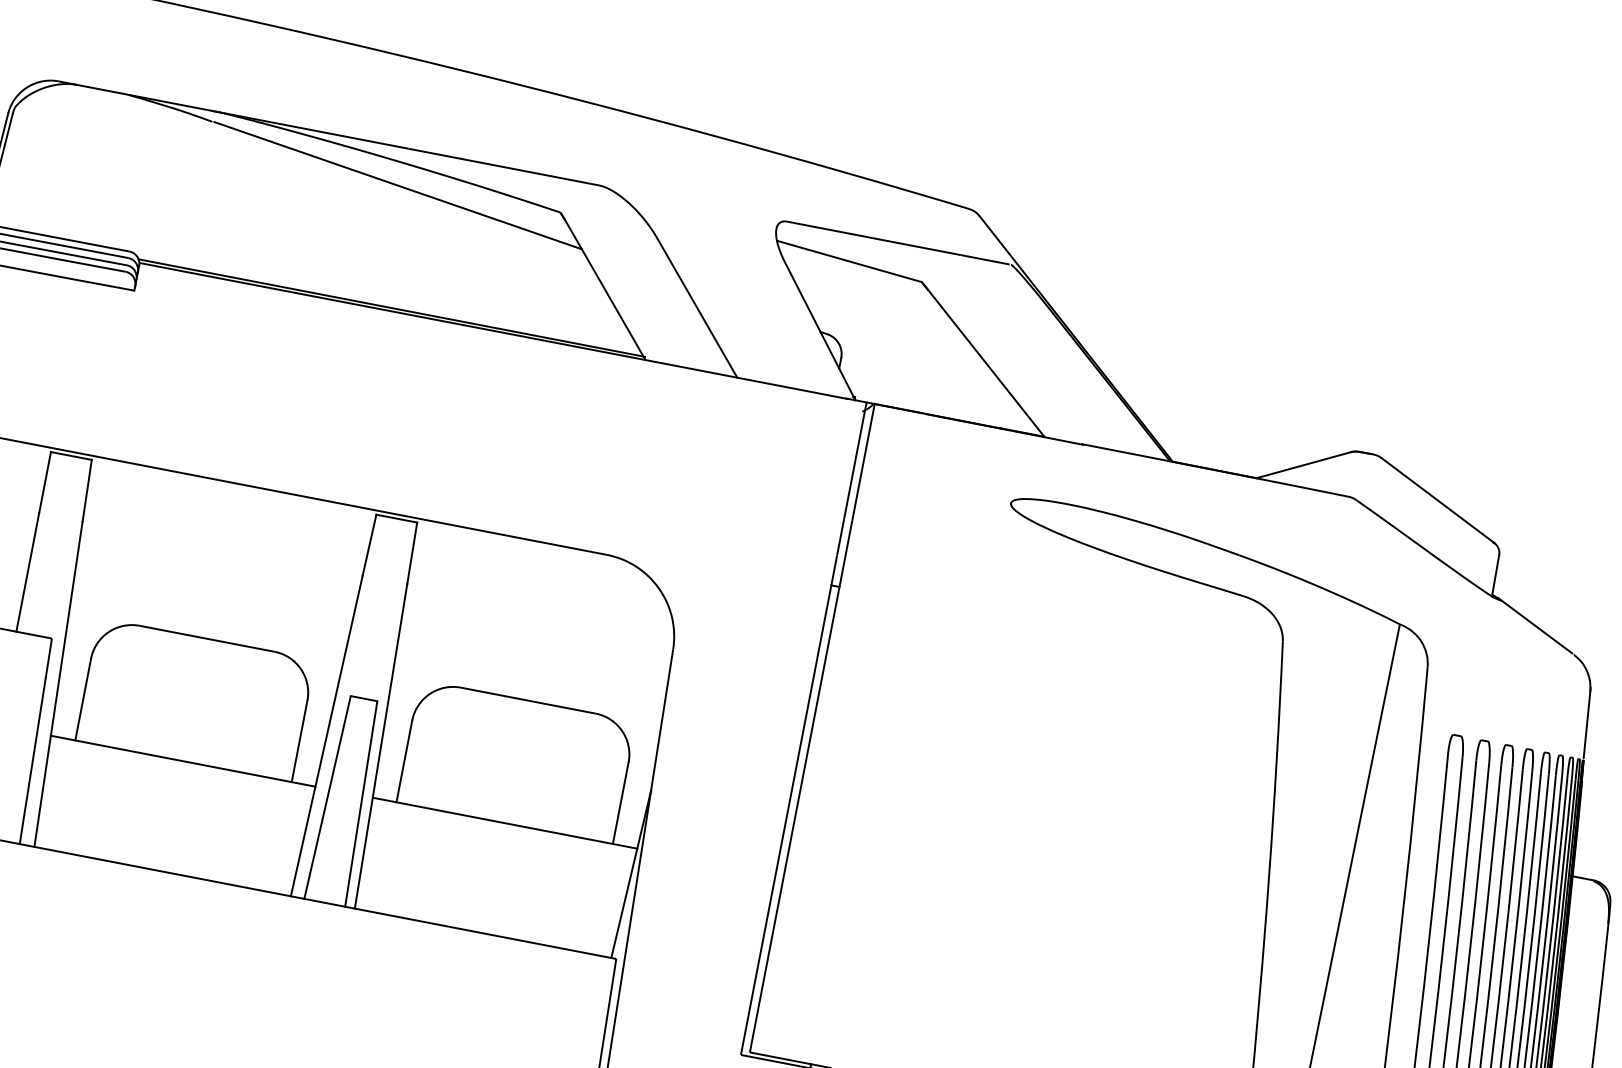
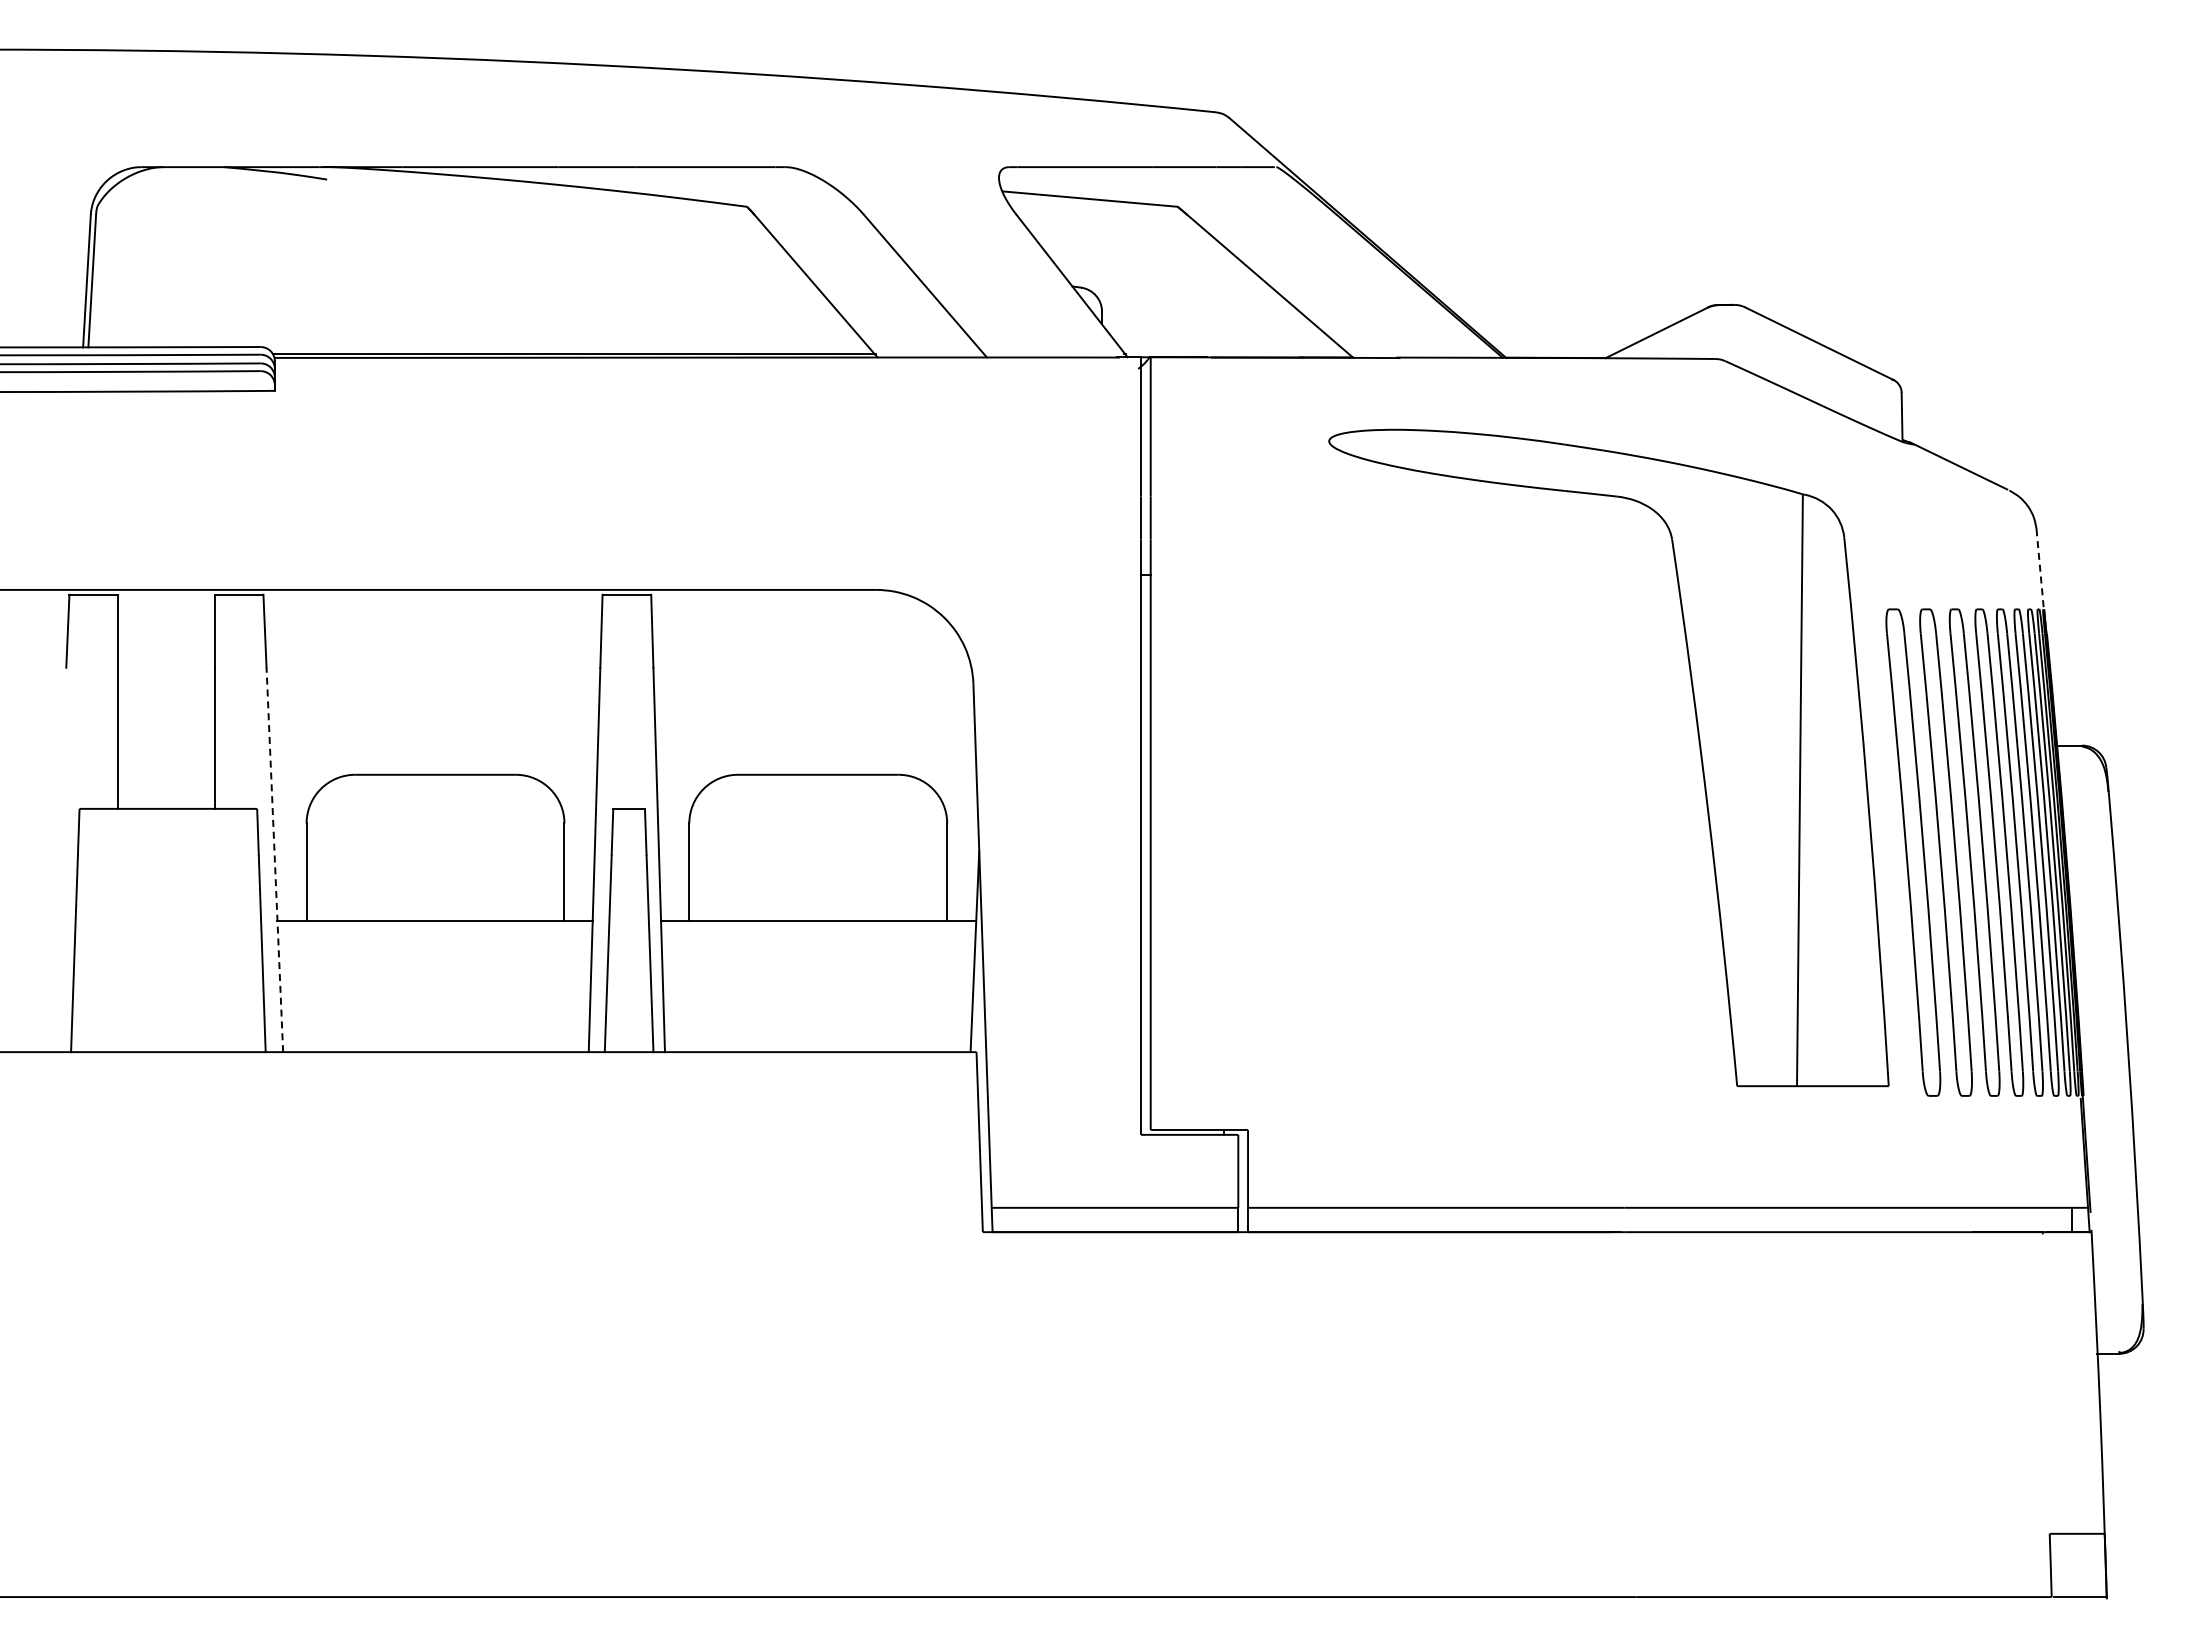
line: (397, 185) -> (554, 211), removed
line: (58, 683) -> (274, 859), solid -> dashed
line: (1586, 722) -> (2039, 565), solid -> dashed

